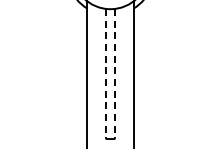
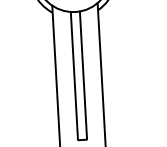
line: (105, 73) -> (74, 75), dashed -> solid
line: (115, 73) -> (83, 75), dashed -> solid

